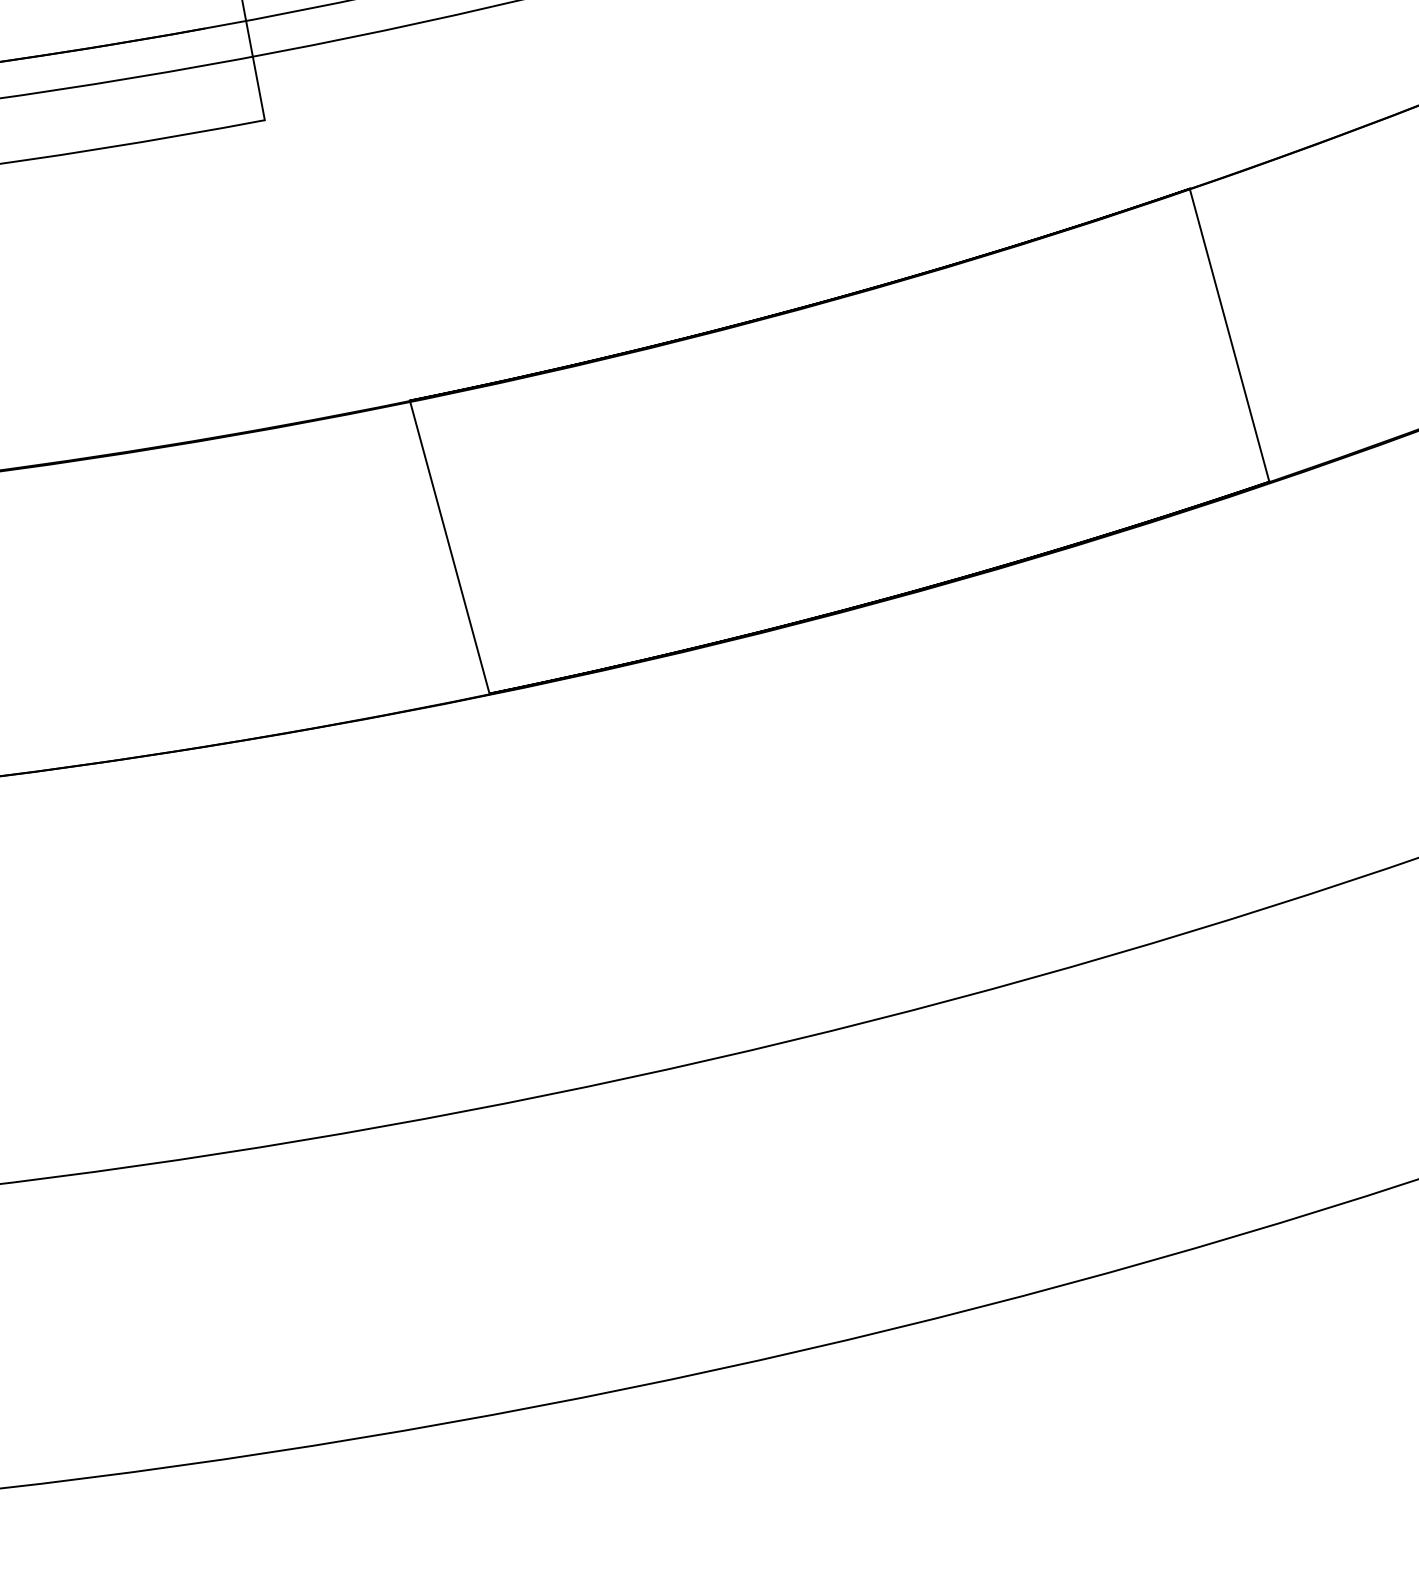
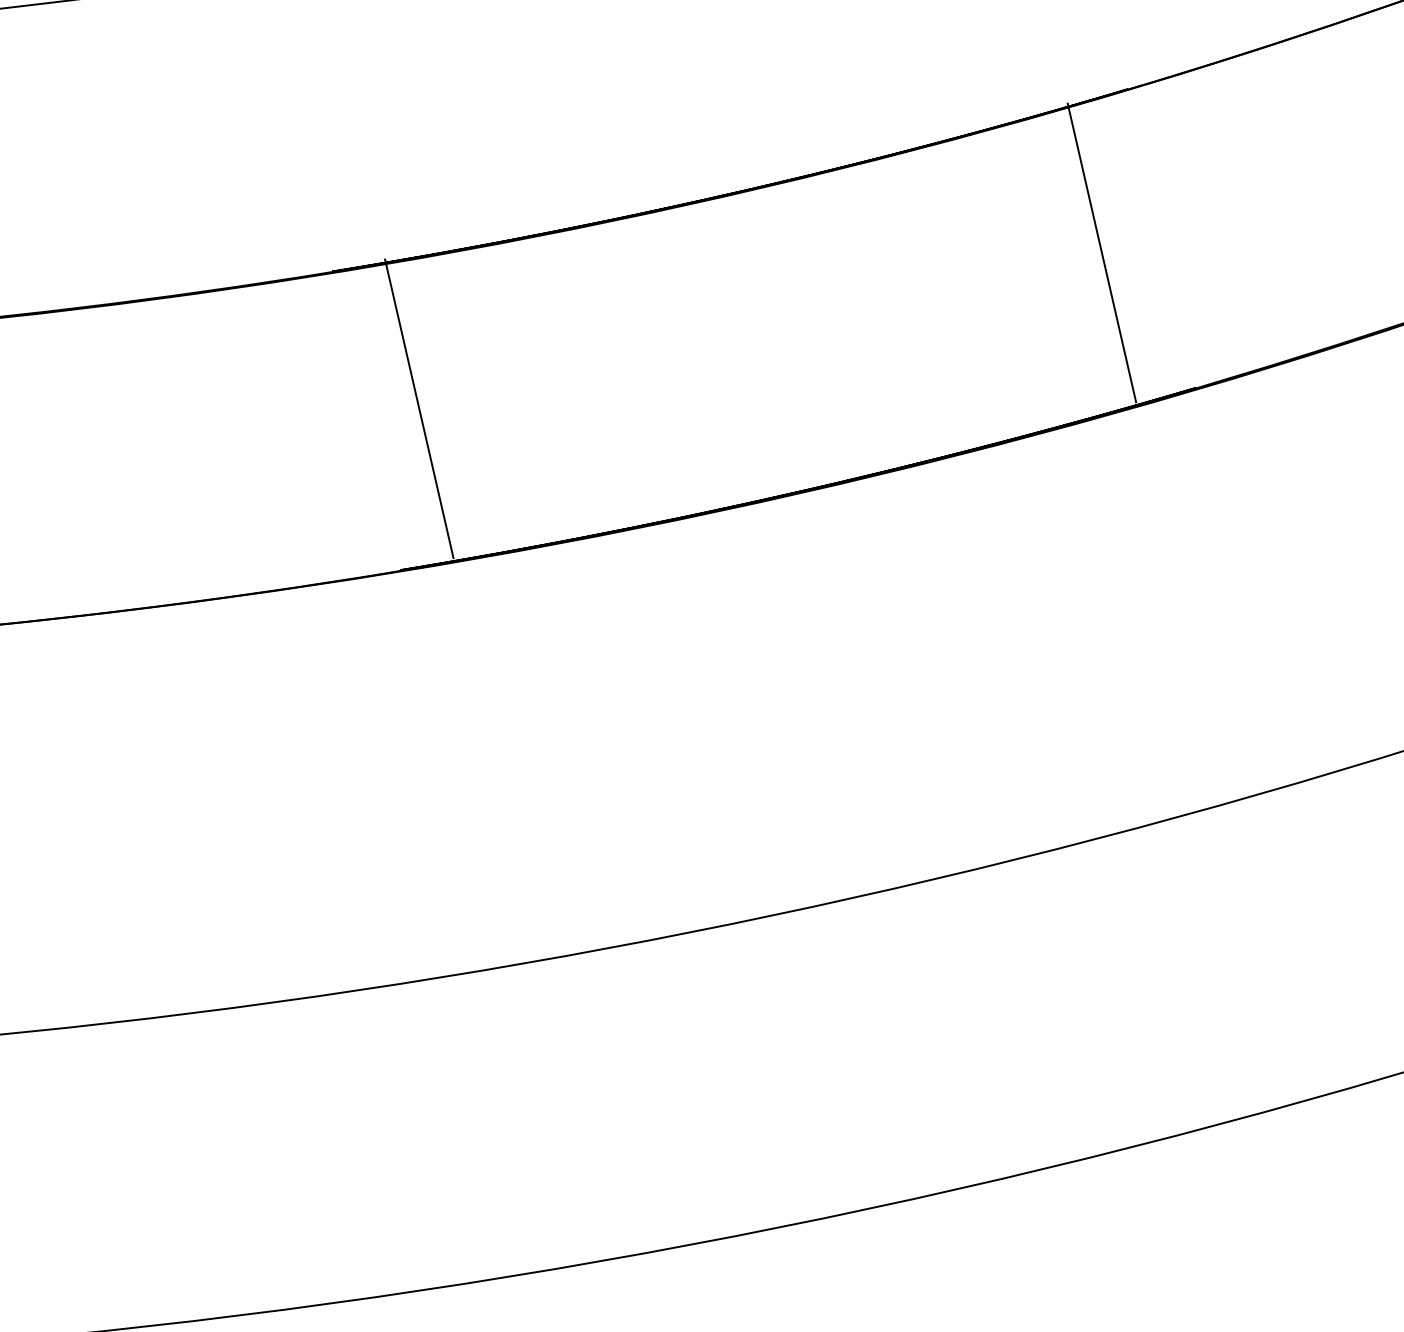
line: (1229, 335) -> (1101, 252), moved
line: (449, 546) -> (419, 408), moved

